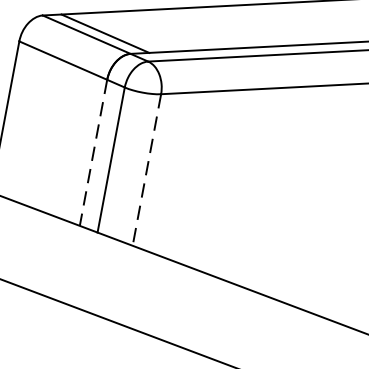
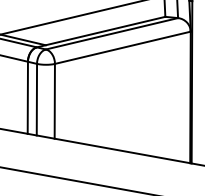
line: (92, 154) -> (27, 98), dashed -> solid
line: (146, 170) -> (54, 101), dashed -> solid

